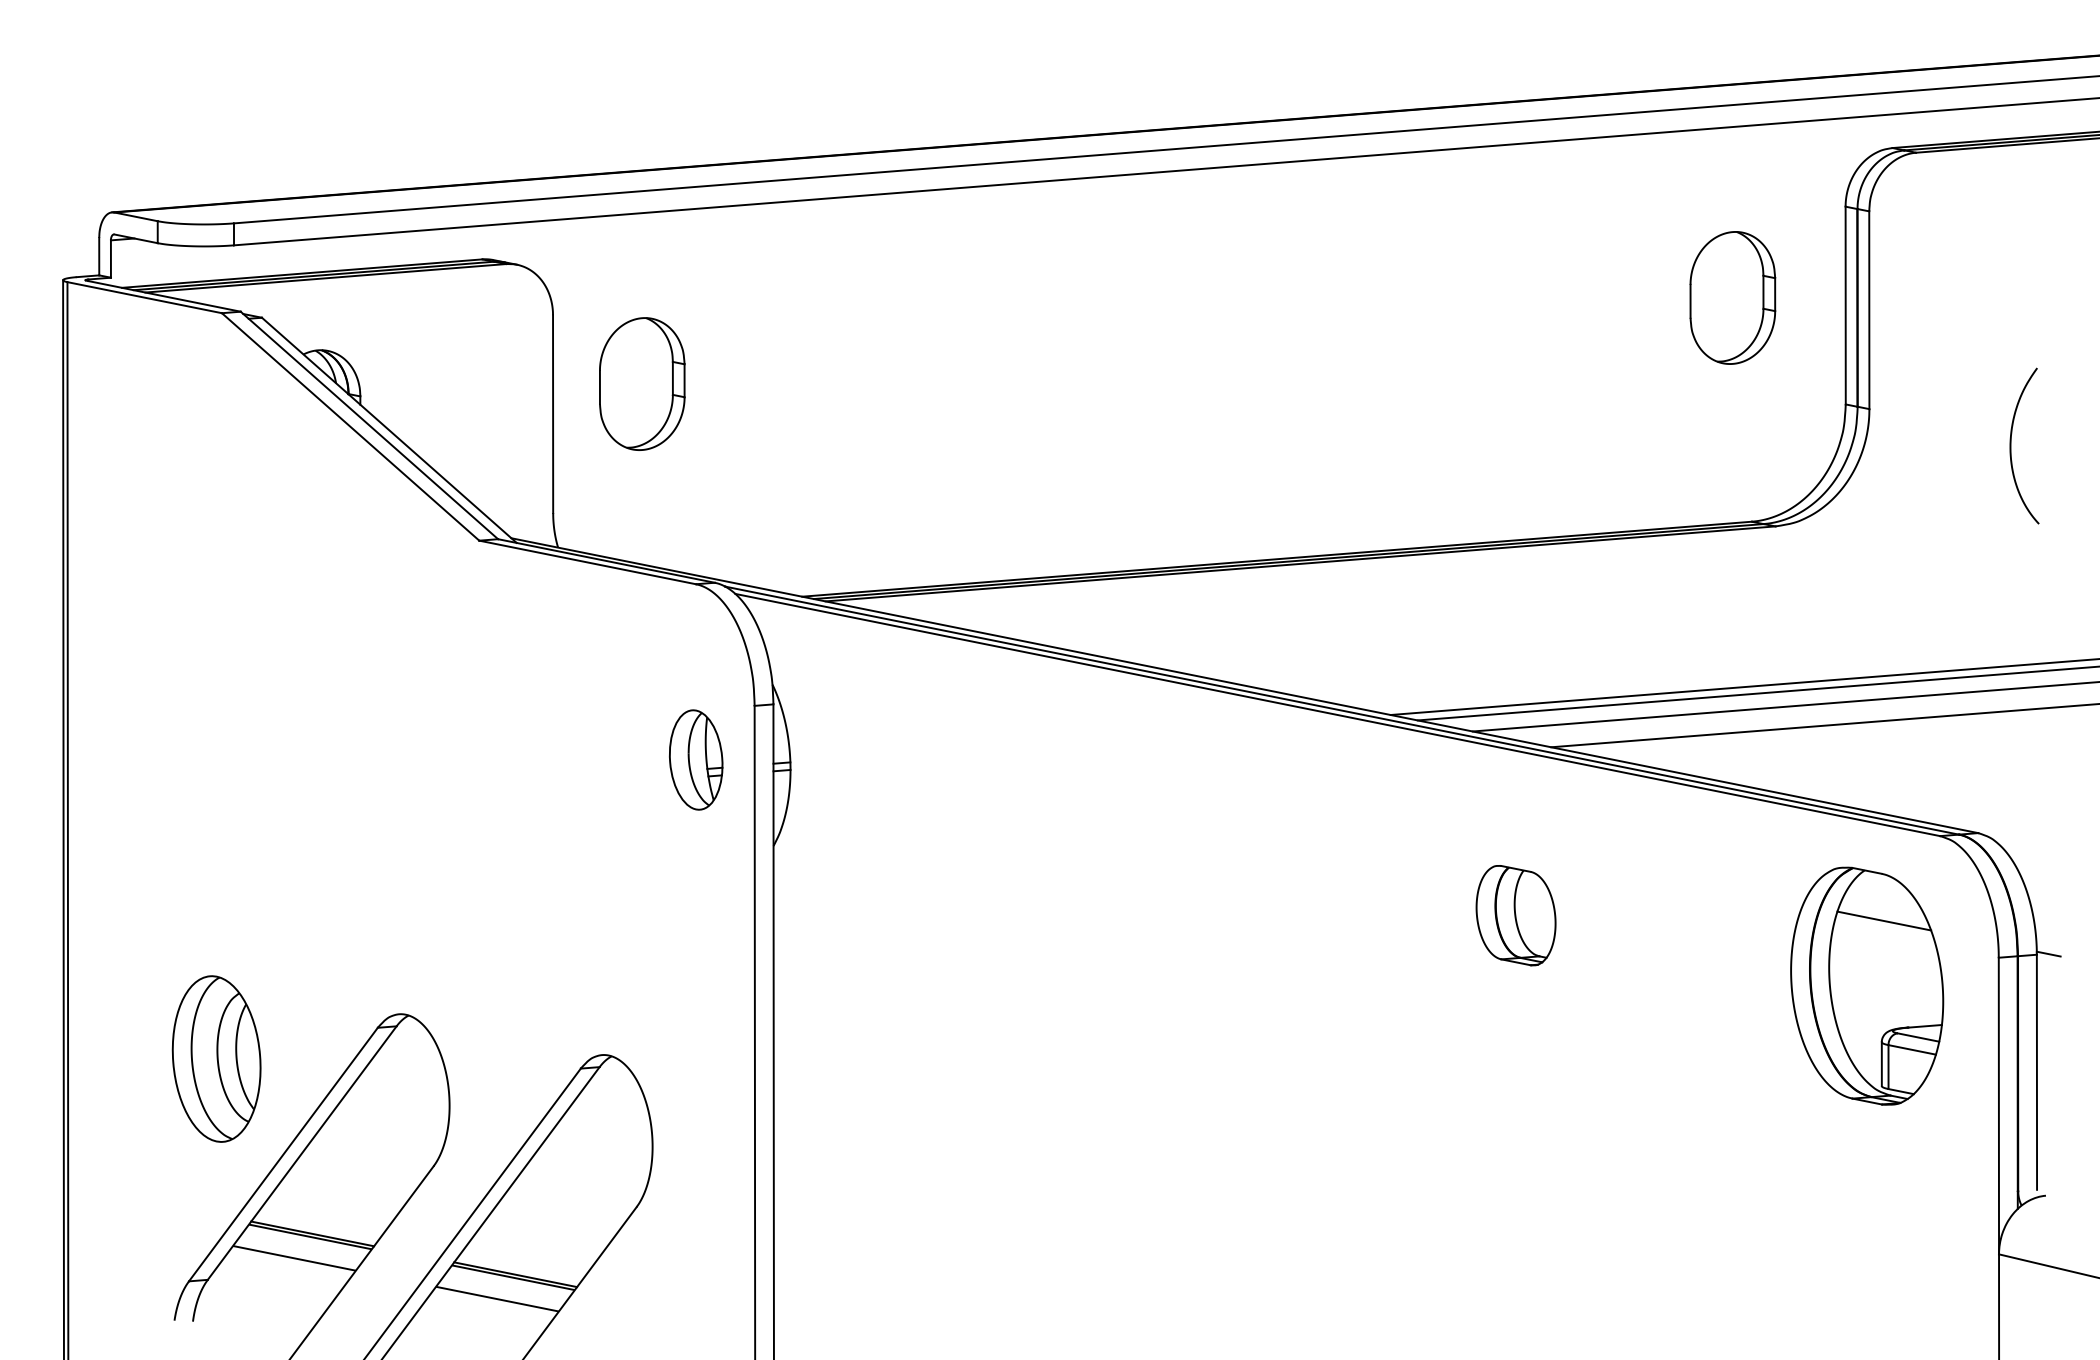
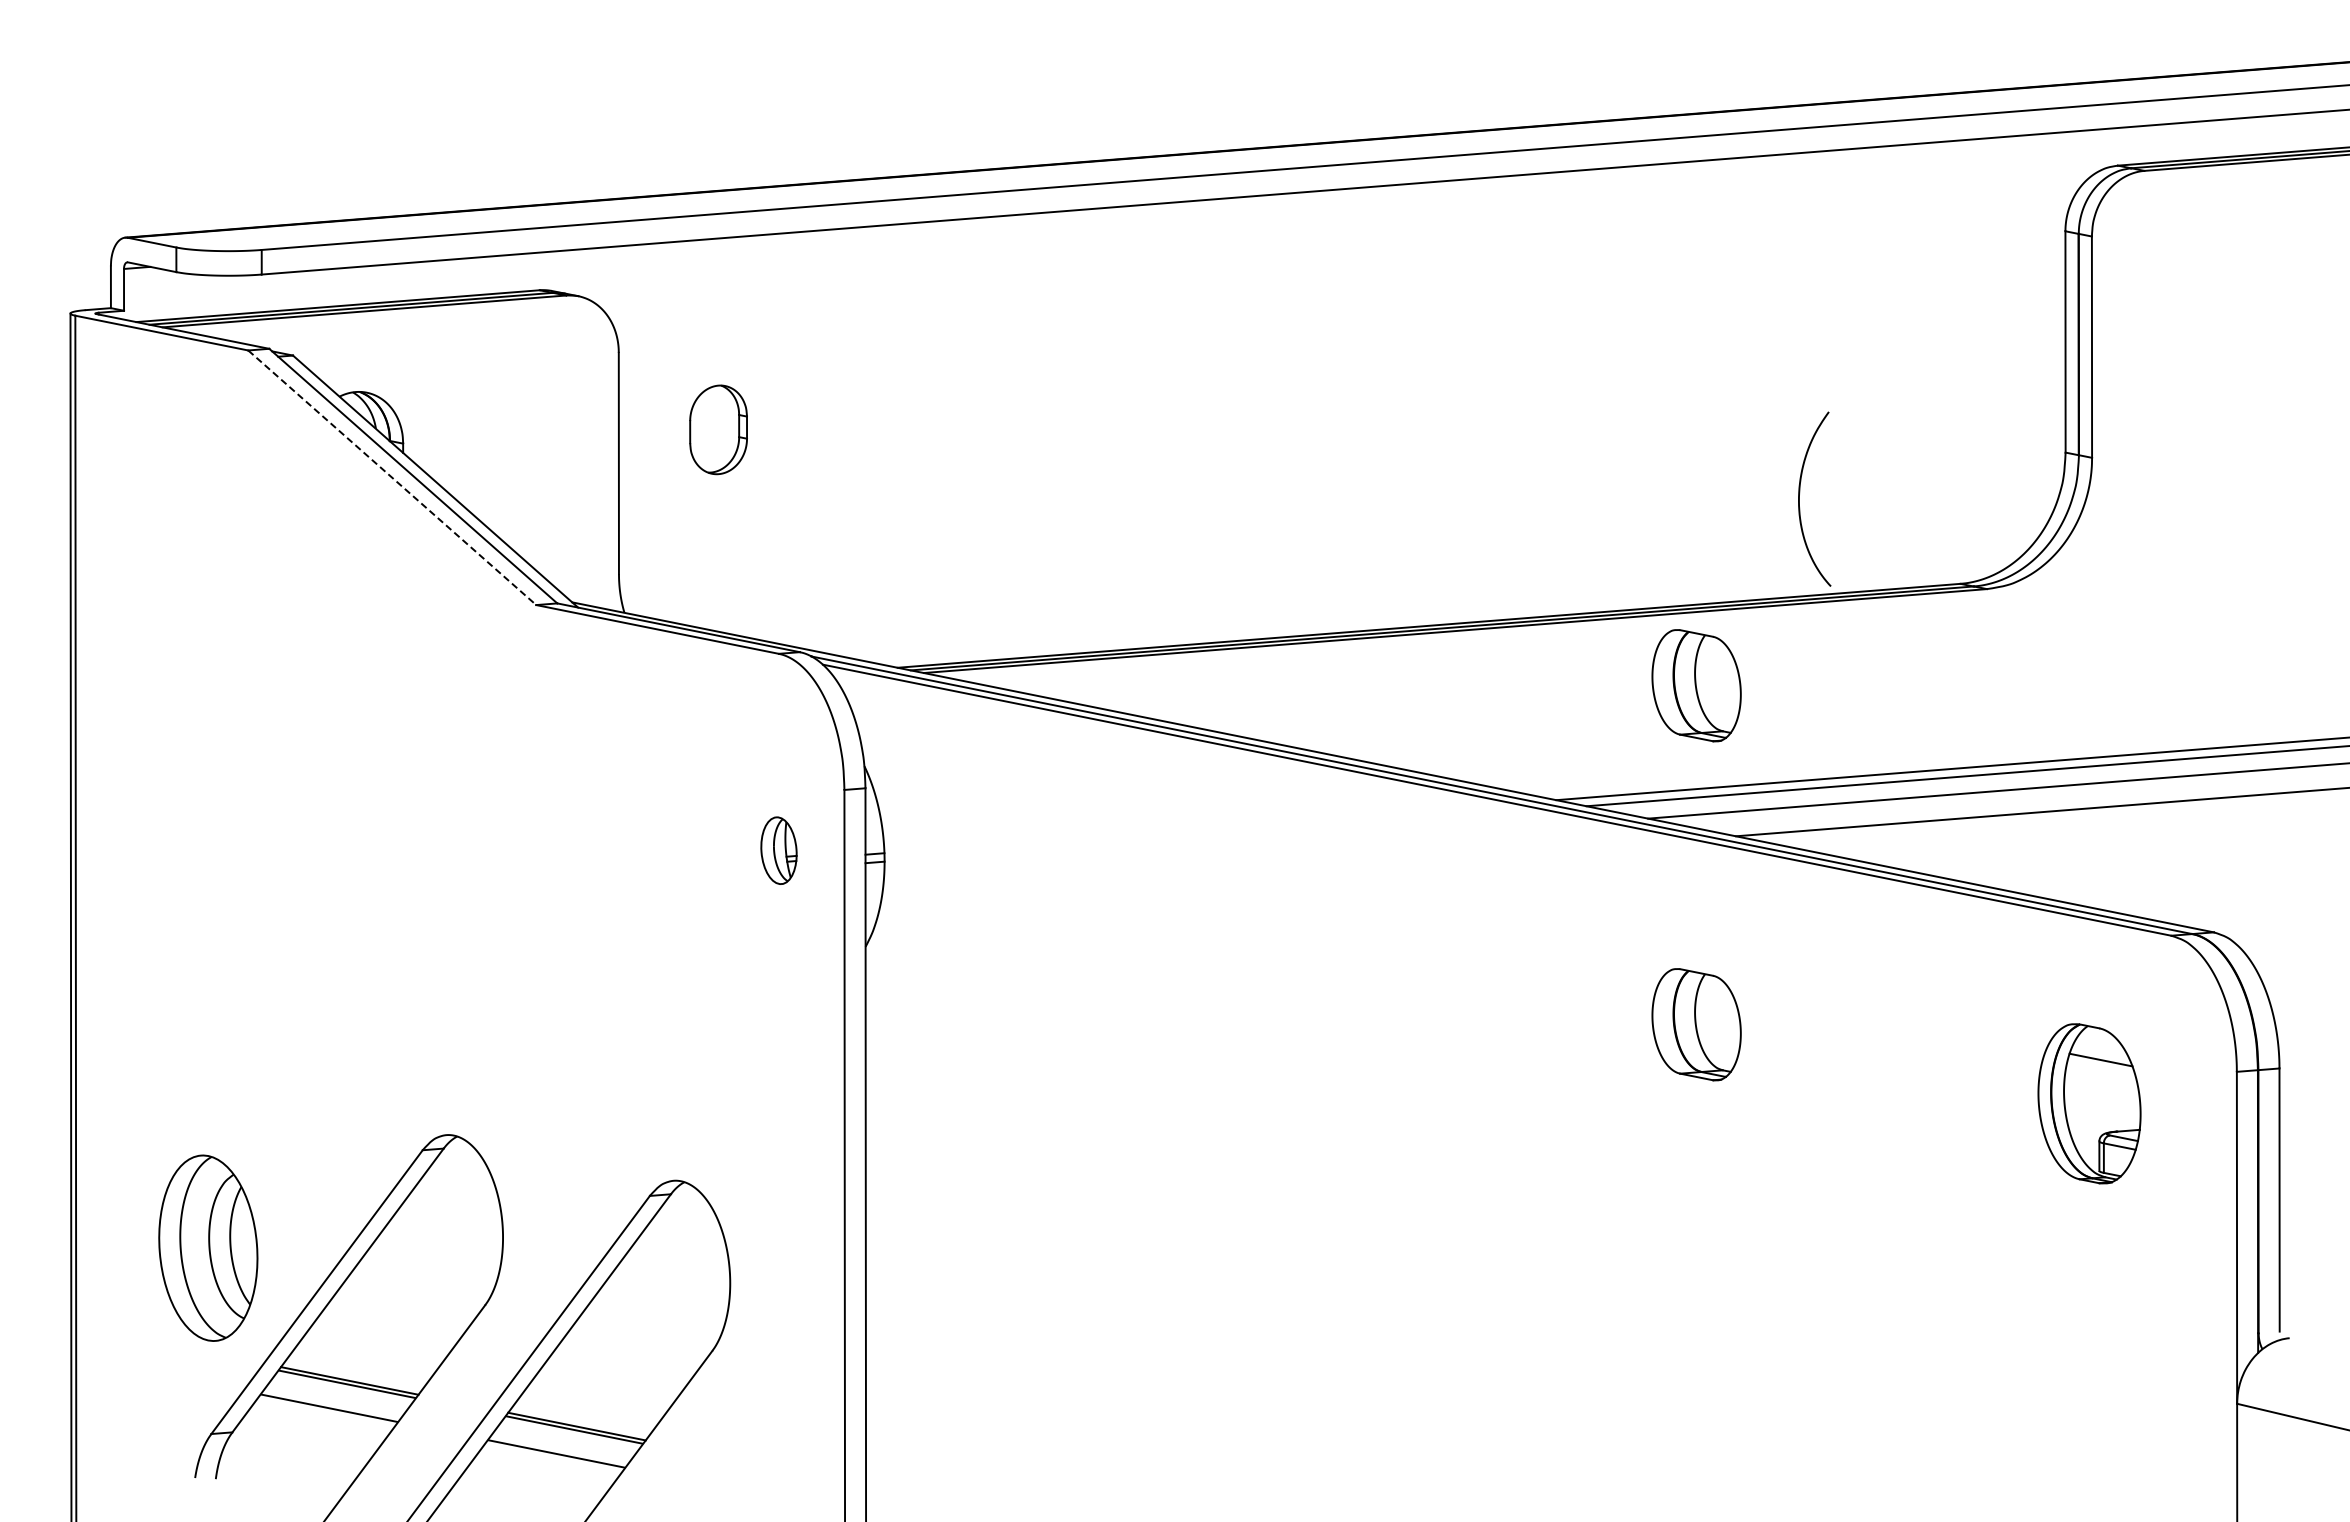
part: (1733, 298) -> (1939, 333), removed
part: (642, 383) -> (718, 429), size x0.6
line: (350, 427) -> (392, 478), solid -> dashed
curve: (2010, 445) -> (1799, 498), moved
part: (1515, 612) -> (1696, 685), added
part: (695, 759) -> (778, 850), size x0.6
line: (2048, 953) -> (2292, 1067), removed
part: (1867, 986) -> (2089, 1103), size x0.6
part: (216, 1058) -> (208, 1247), moved

